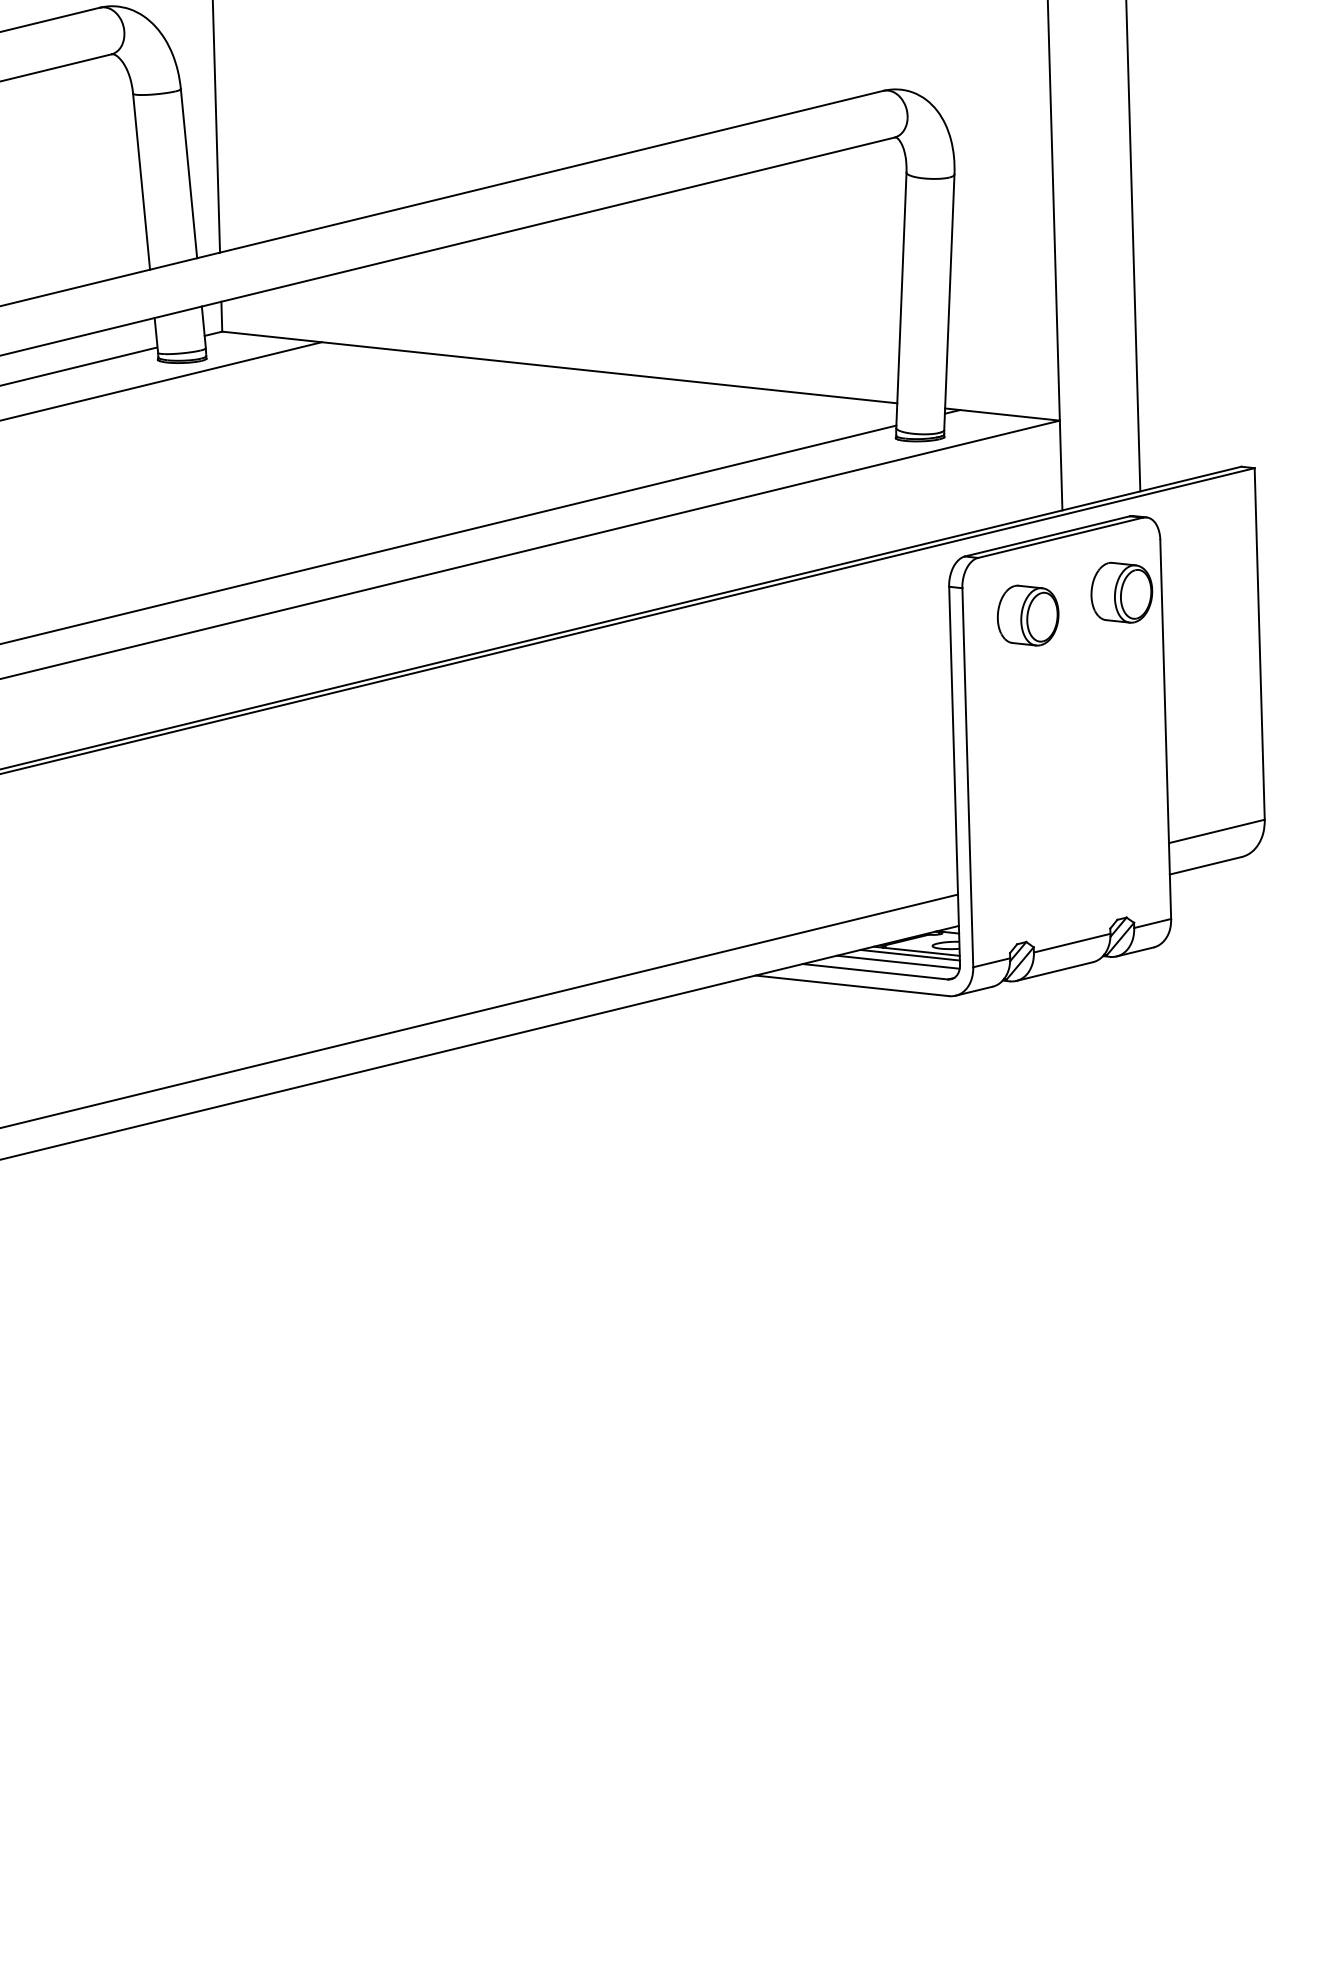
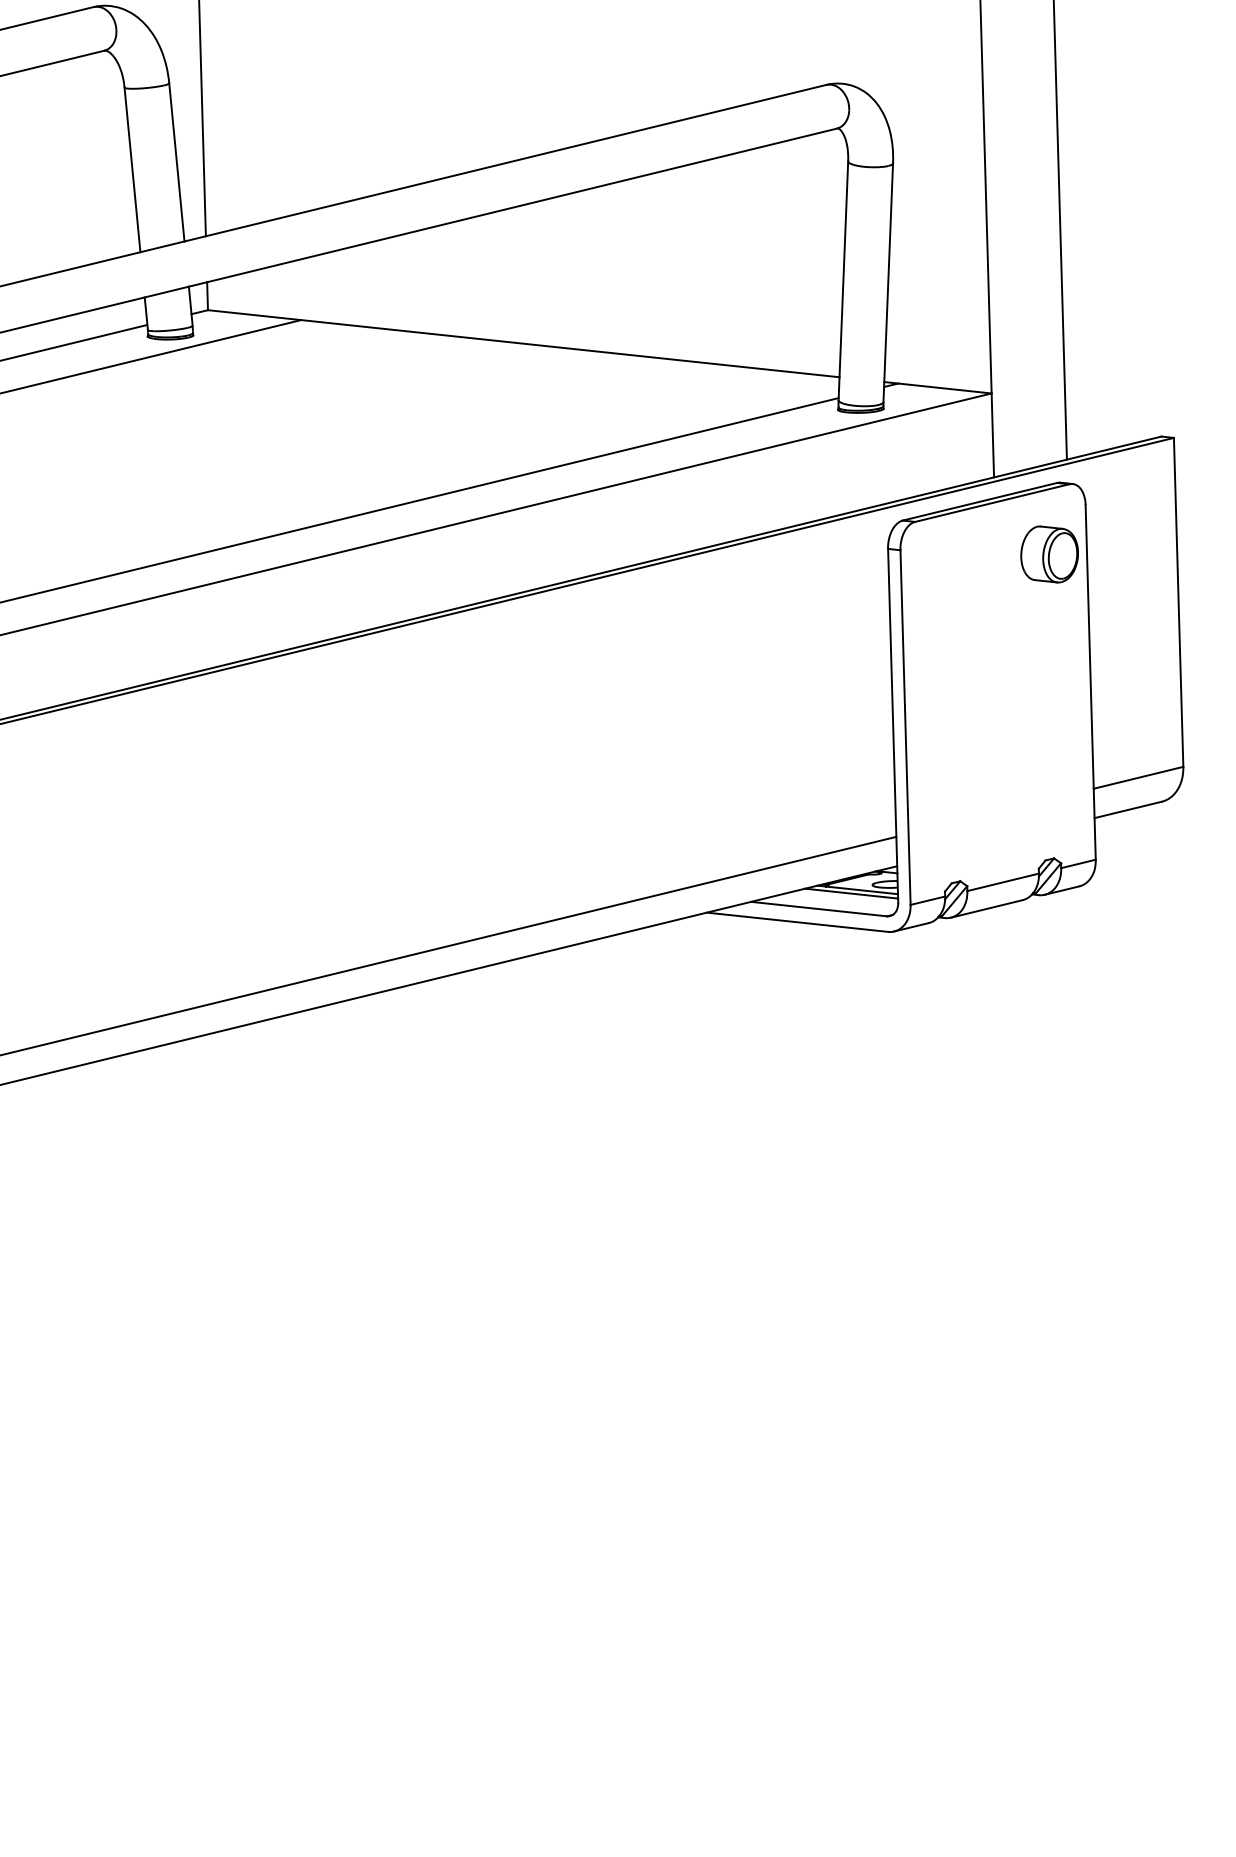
part: (1027, 615) -> (961, 575), removed
line: (898, 962) -> (840, 900), removed

